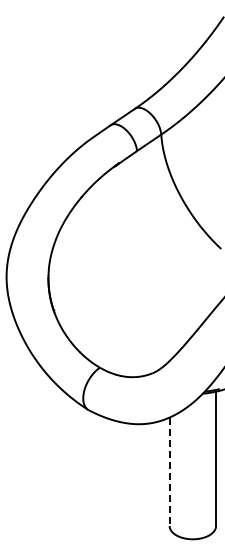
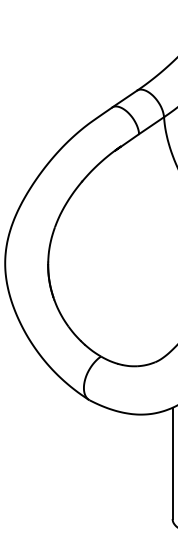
line: (169, 472) -> (172, 464), dashed -> solid

